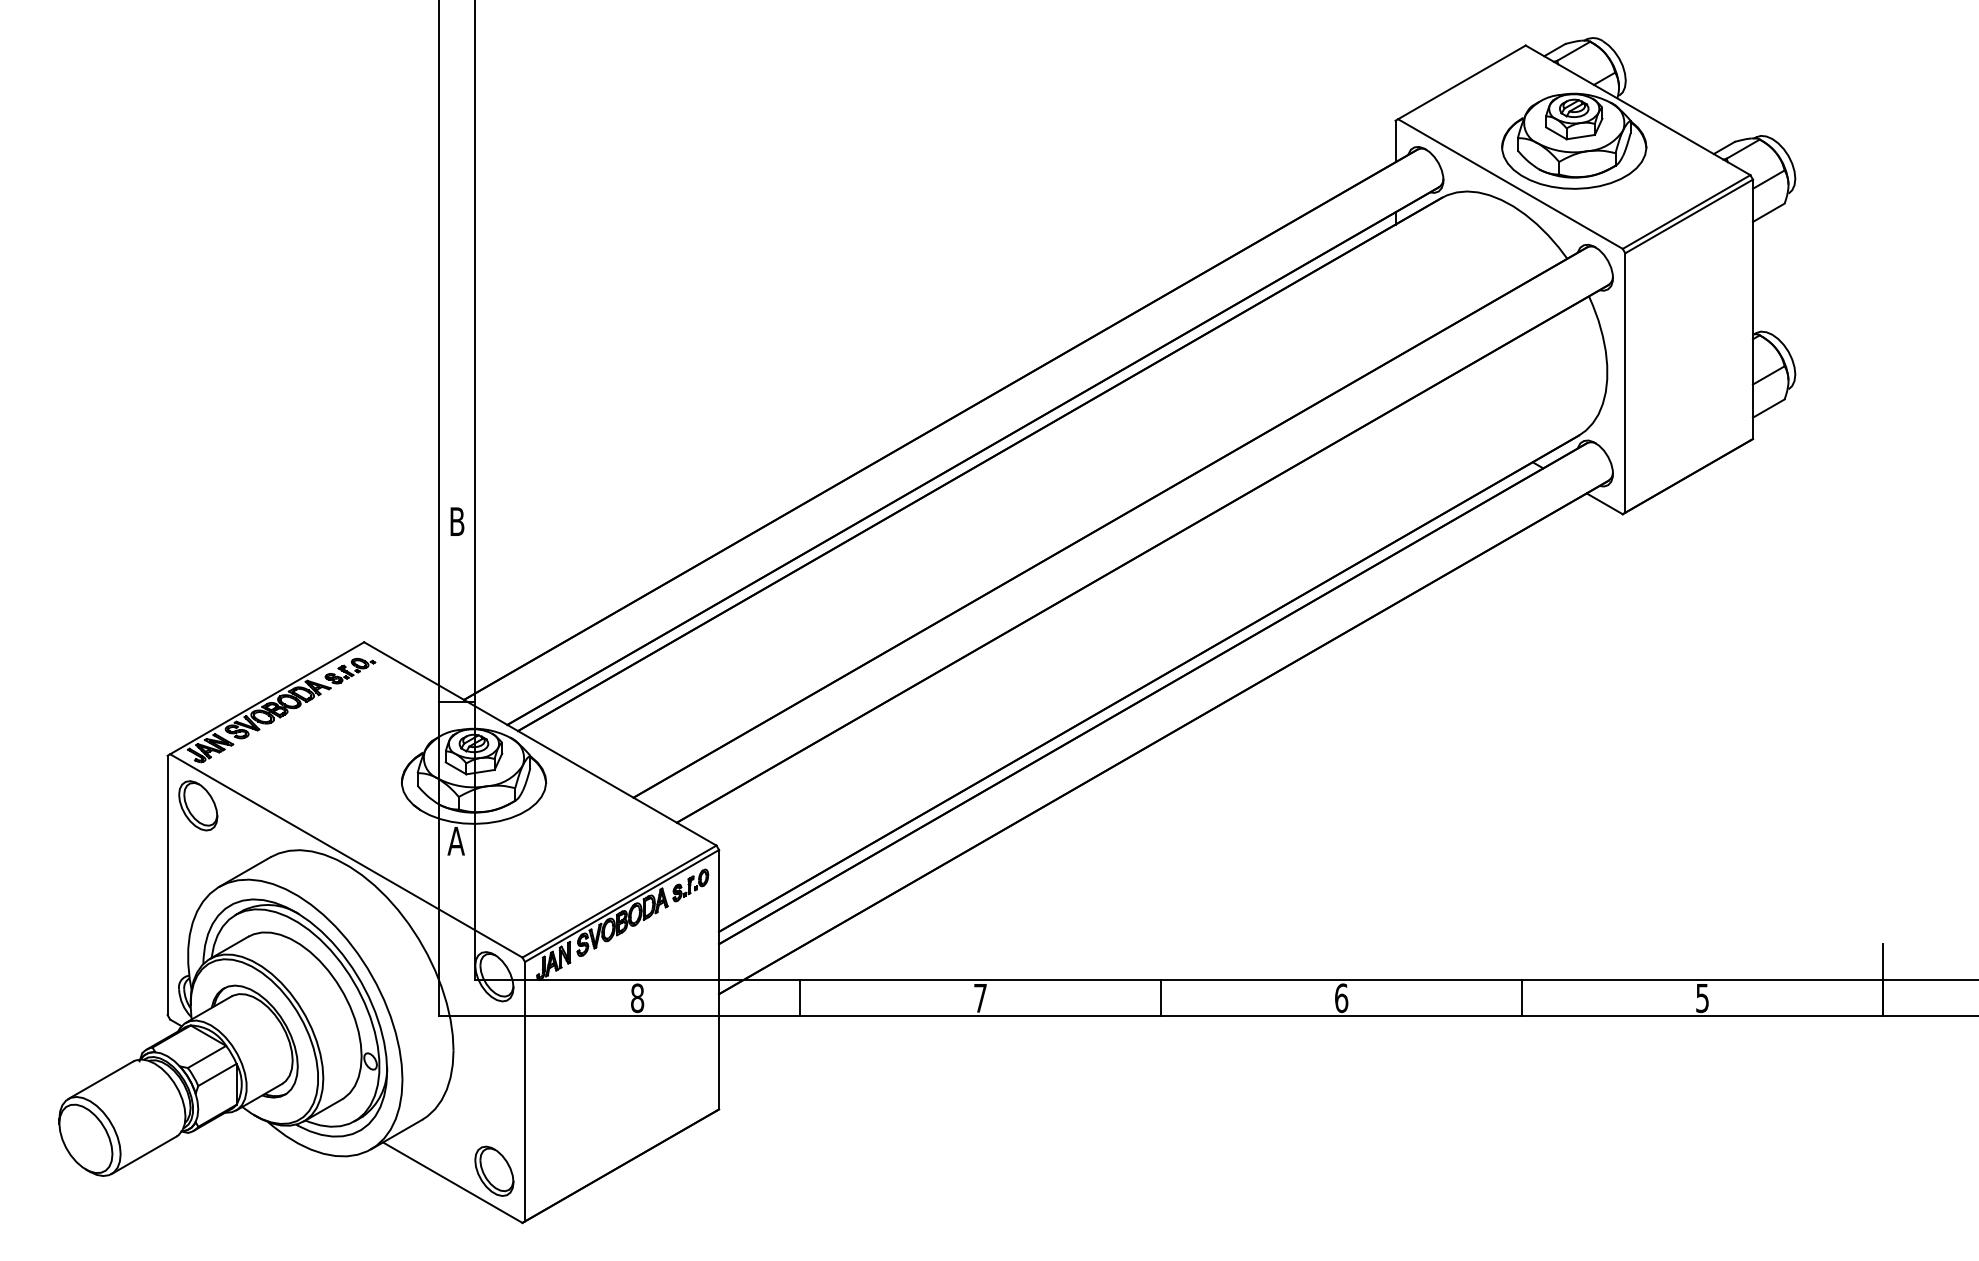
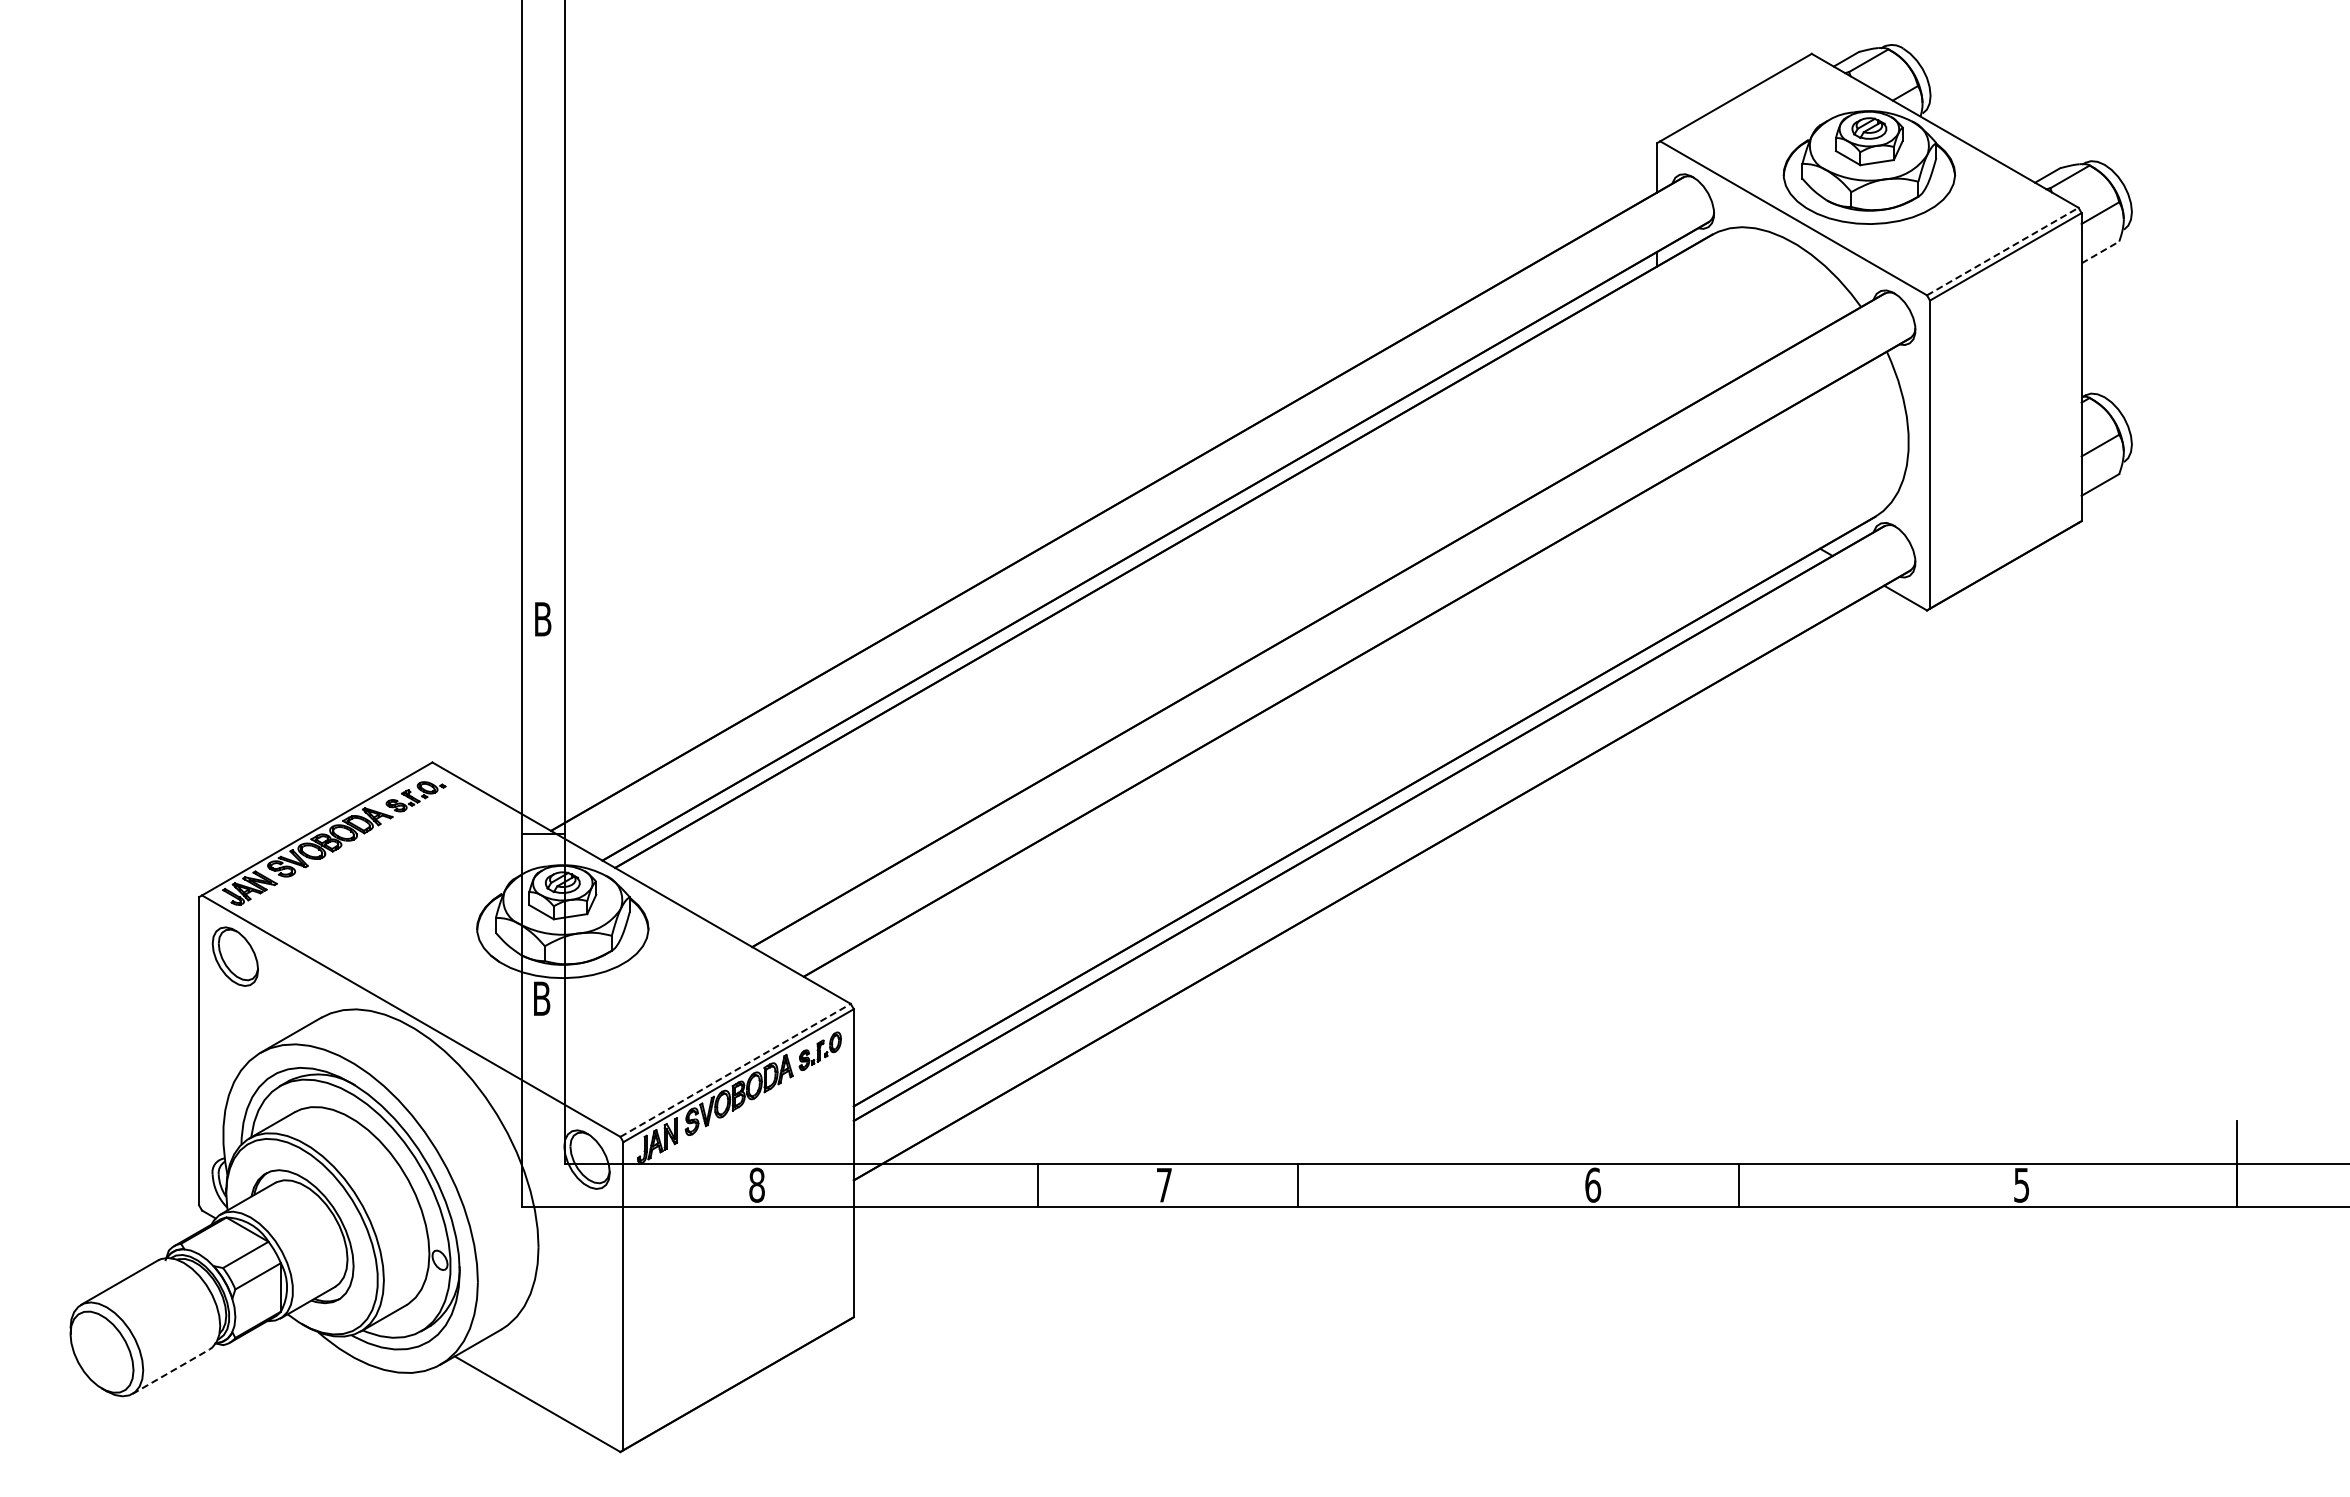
line: (1686, 211) -> (2002, 251), solid -> dashed
line: (1768, 212) -> (2100, 252), solid -> dashed
text: (456, 841) -> (541, 998), A -> B
line: (620, 901) -> (736, 1070), solid -> dashed
line: (800, 997) -> (1038, 1184), moved
line: (1161, 997) -> (1298, 1184), moved
line: (1522, 997) -> (1738, 1184), moved
line: (144, 1155) -> (171, 1371), solid -> dashed
part: (493, 1171) -> (586, 1390), removed

